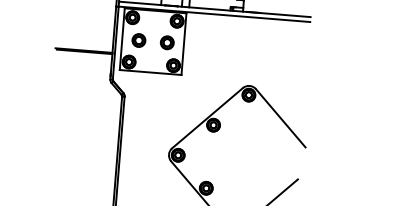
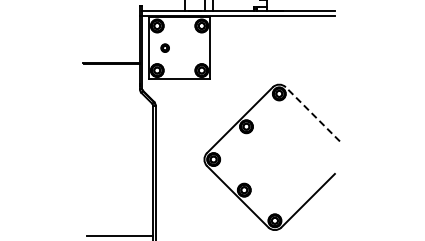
part: (138, 39) -> (164, 47), size x0.6
part: (167, 42) -> (193, 47), removed
line: (280, 118) -> (312, 114), solid -> dashed

